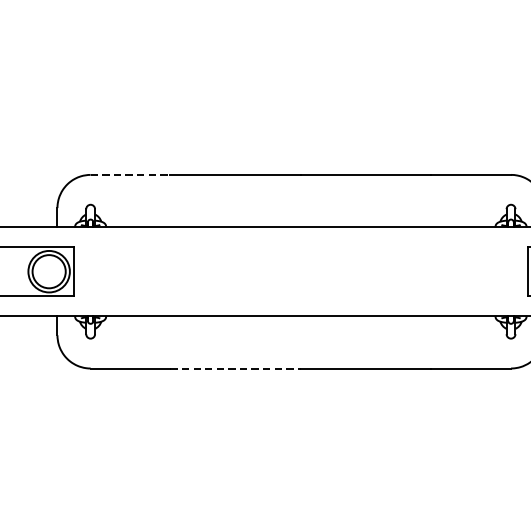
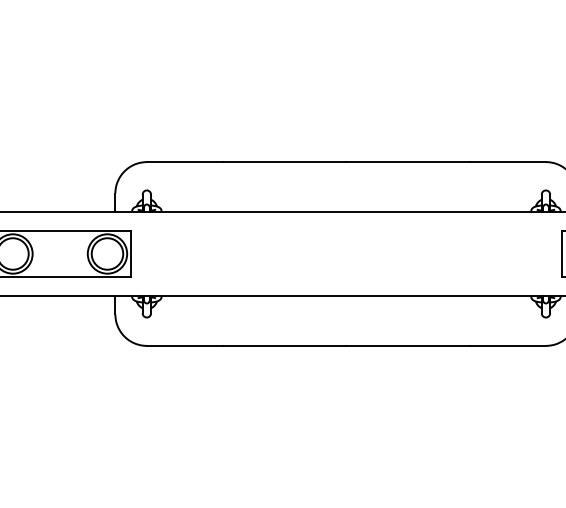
line: (130, 175) -> (184, 162), dashed -> solid
line: (235, 368) -> (284, 345), dashed -> solid

